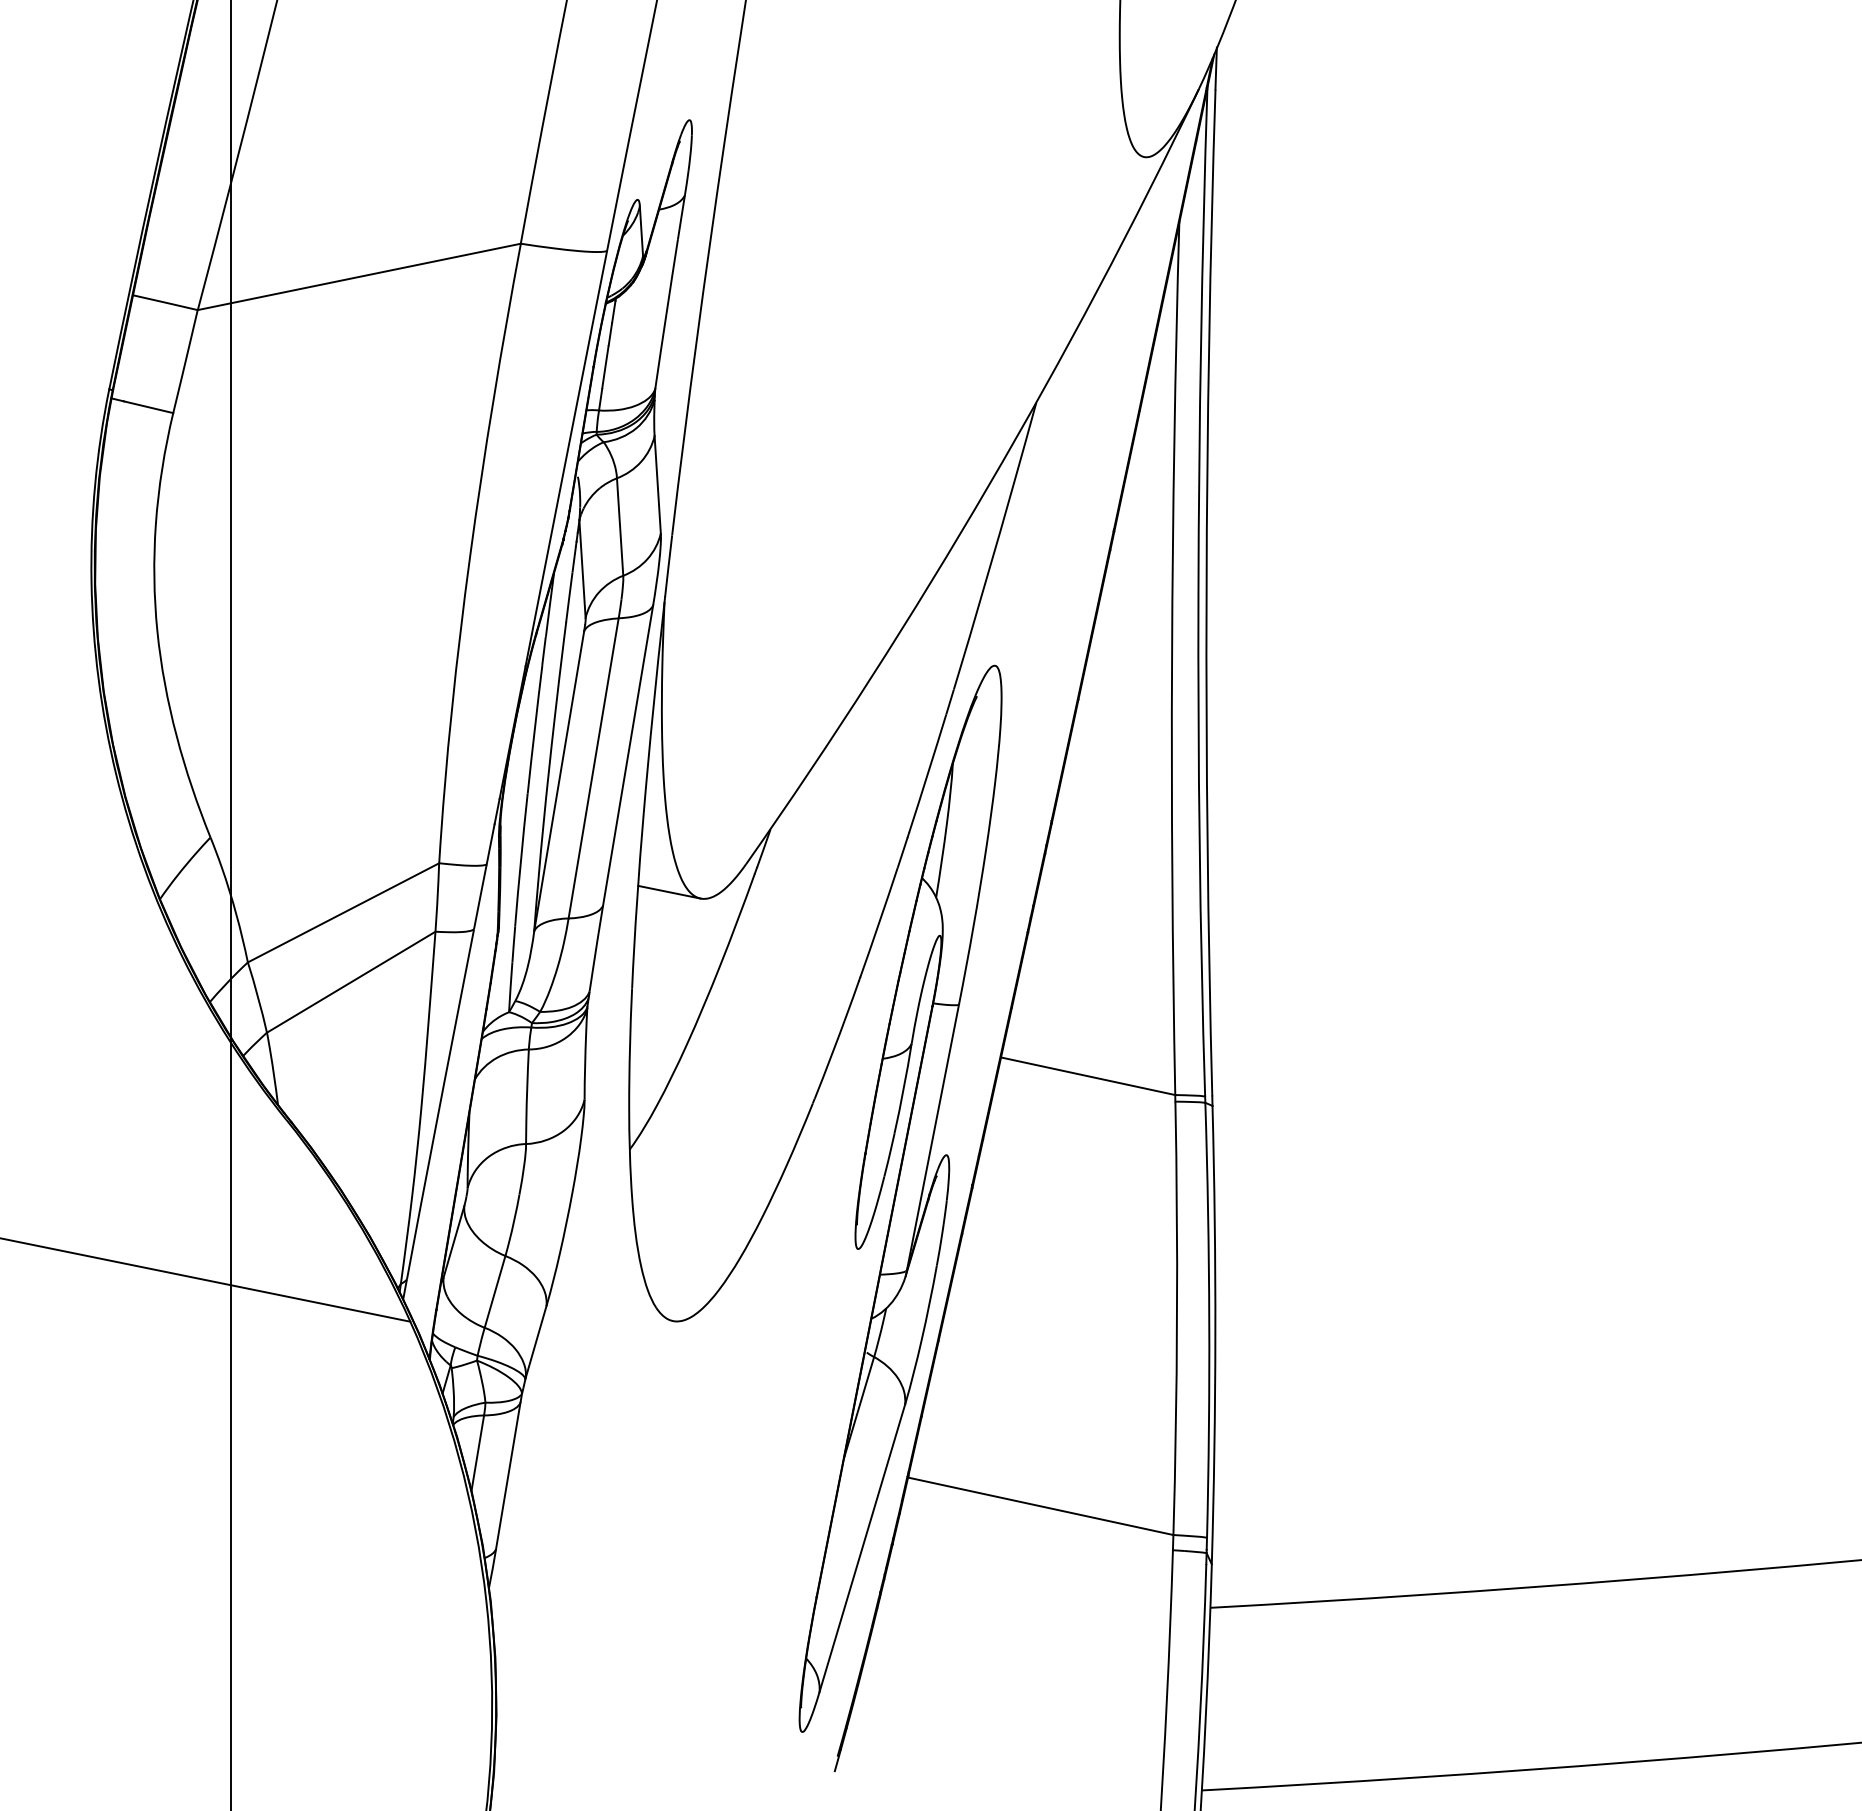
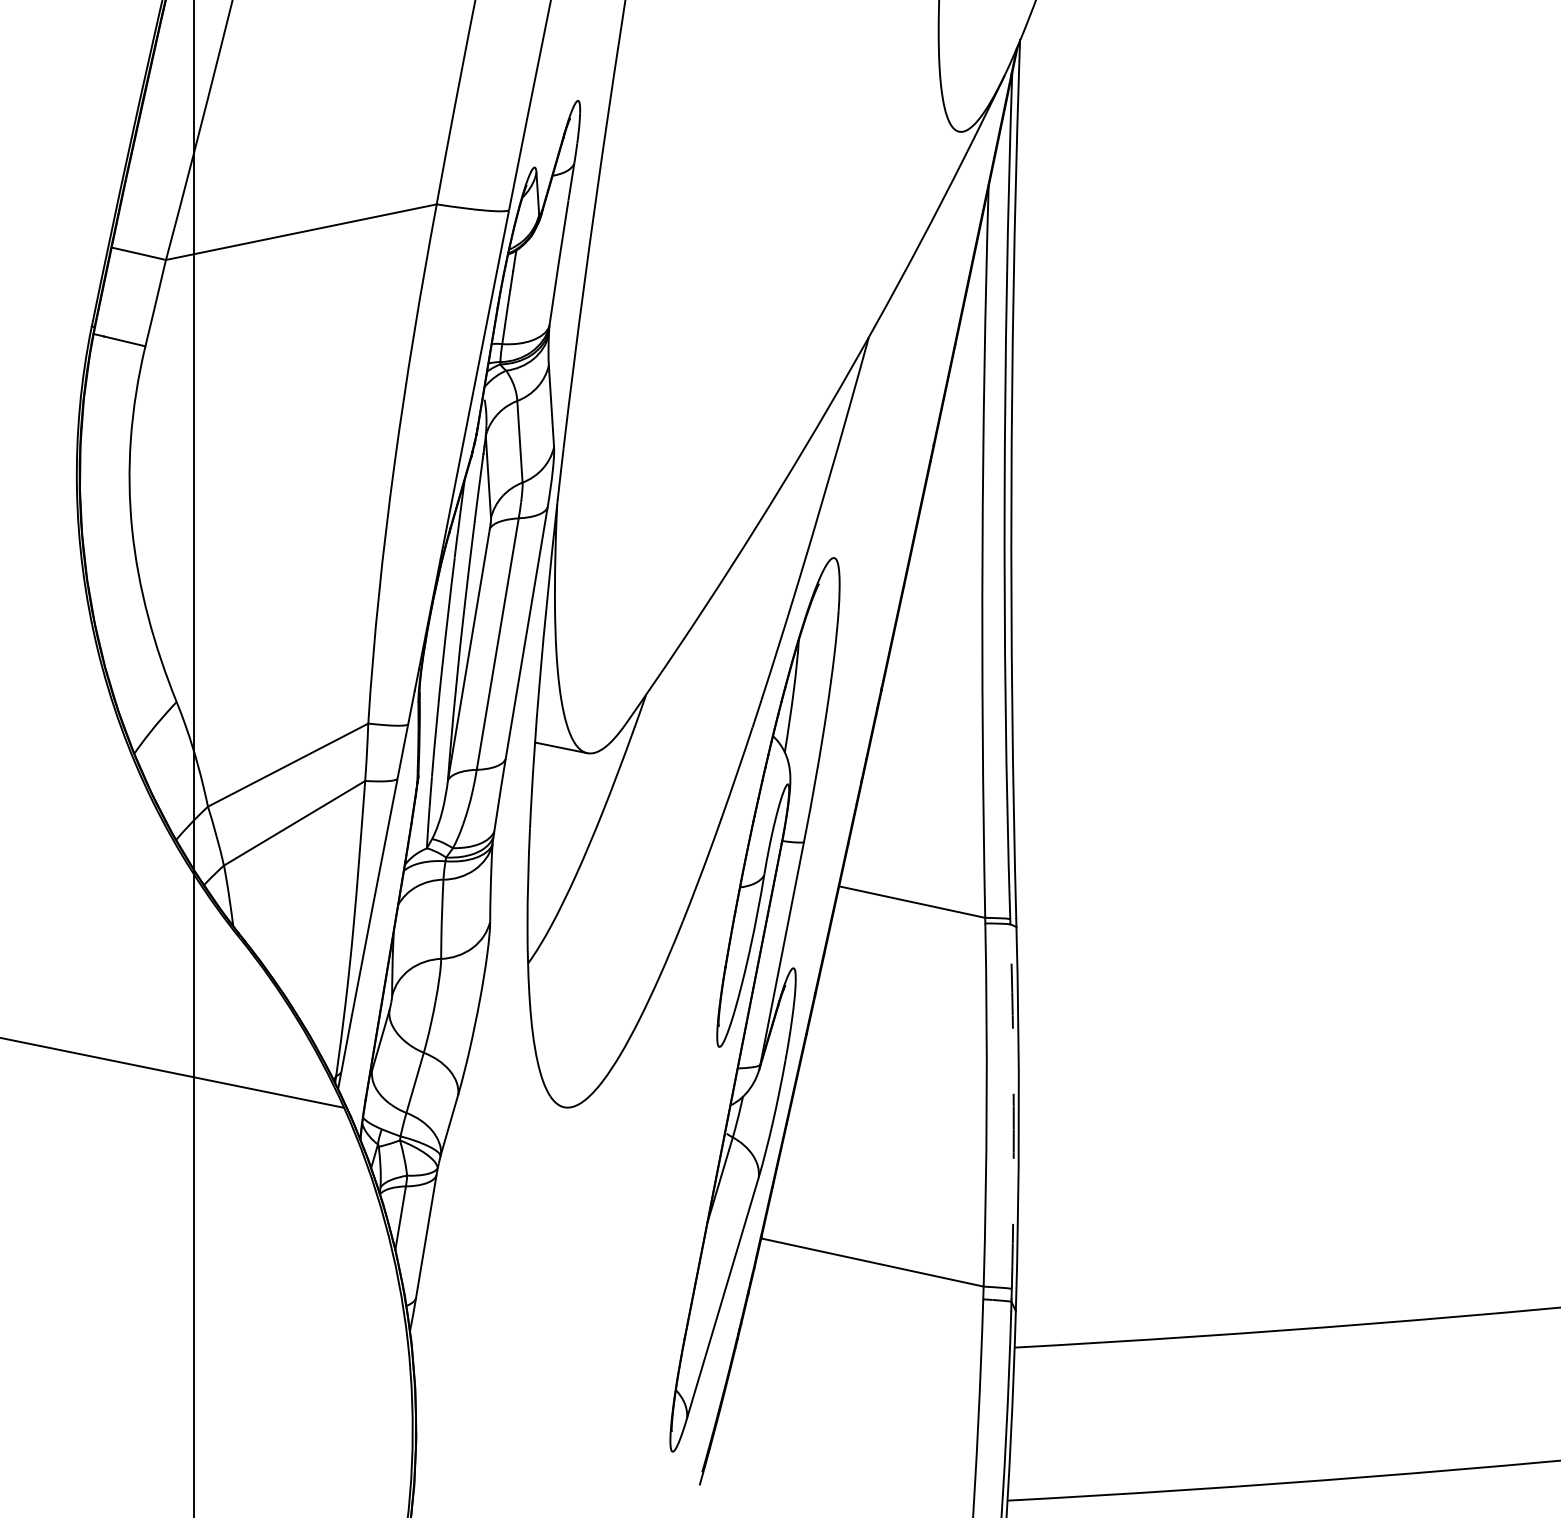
arc: (1209, 1320) -> (1013, 1106), solid -> dashed

